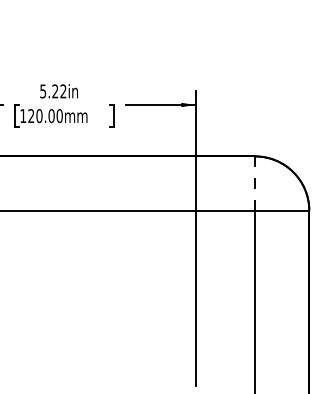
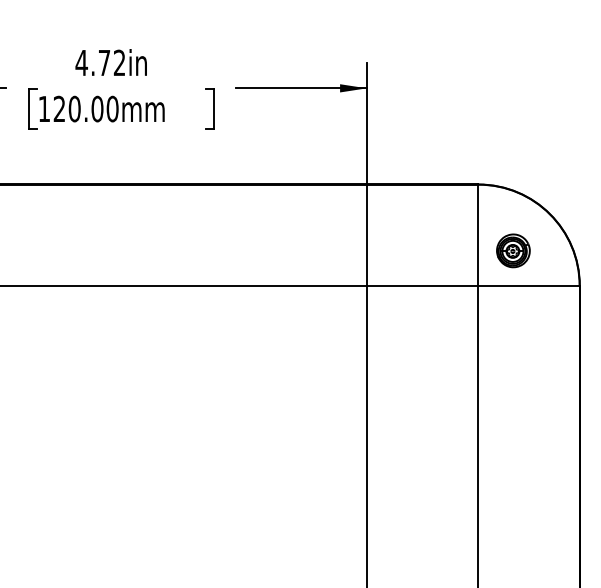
text: (48, 91) -> (91, 63), 5.22in -> 4.72in
line: (255, 183) -> (479, 235), dashed -> solid
part: (273, 191) -> (512, 250), added

